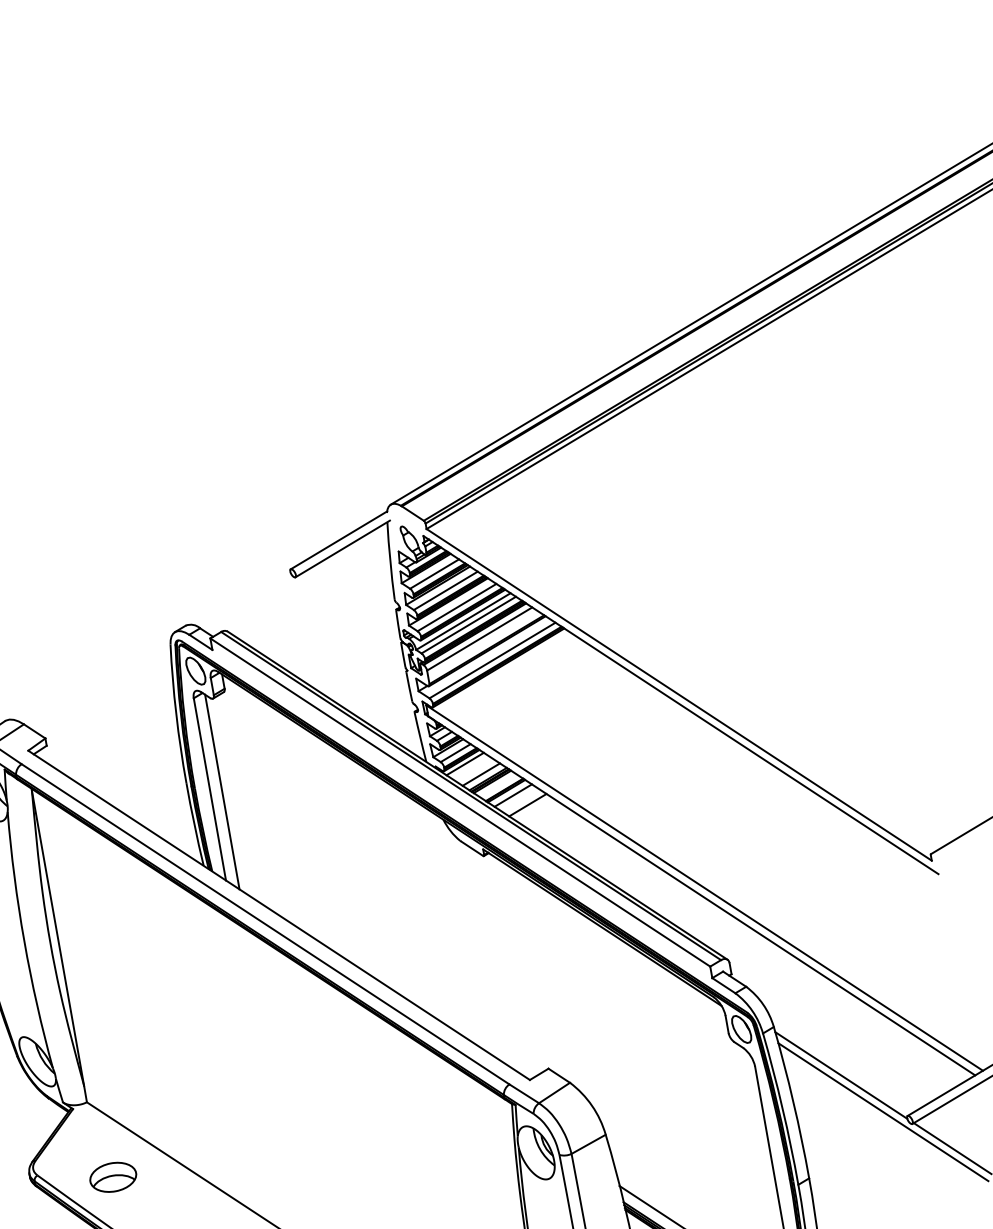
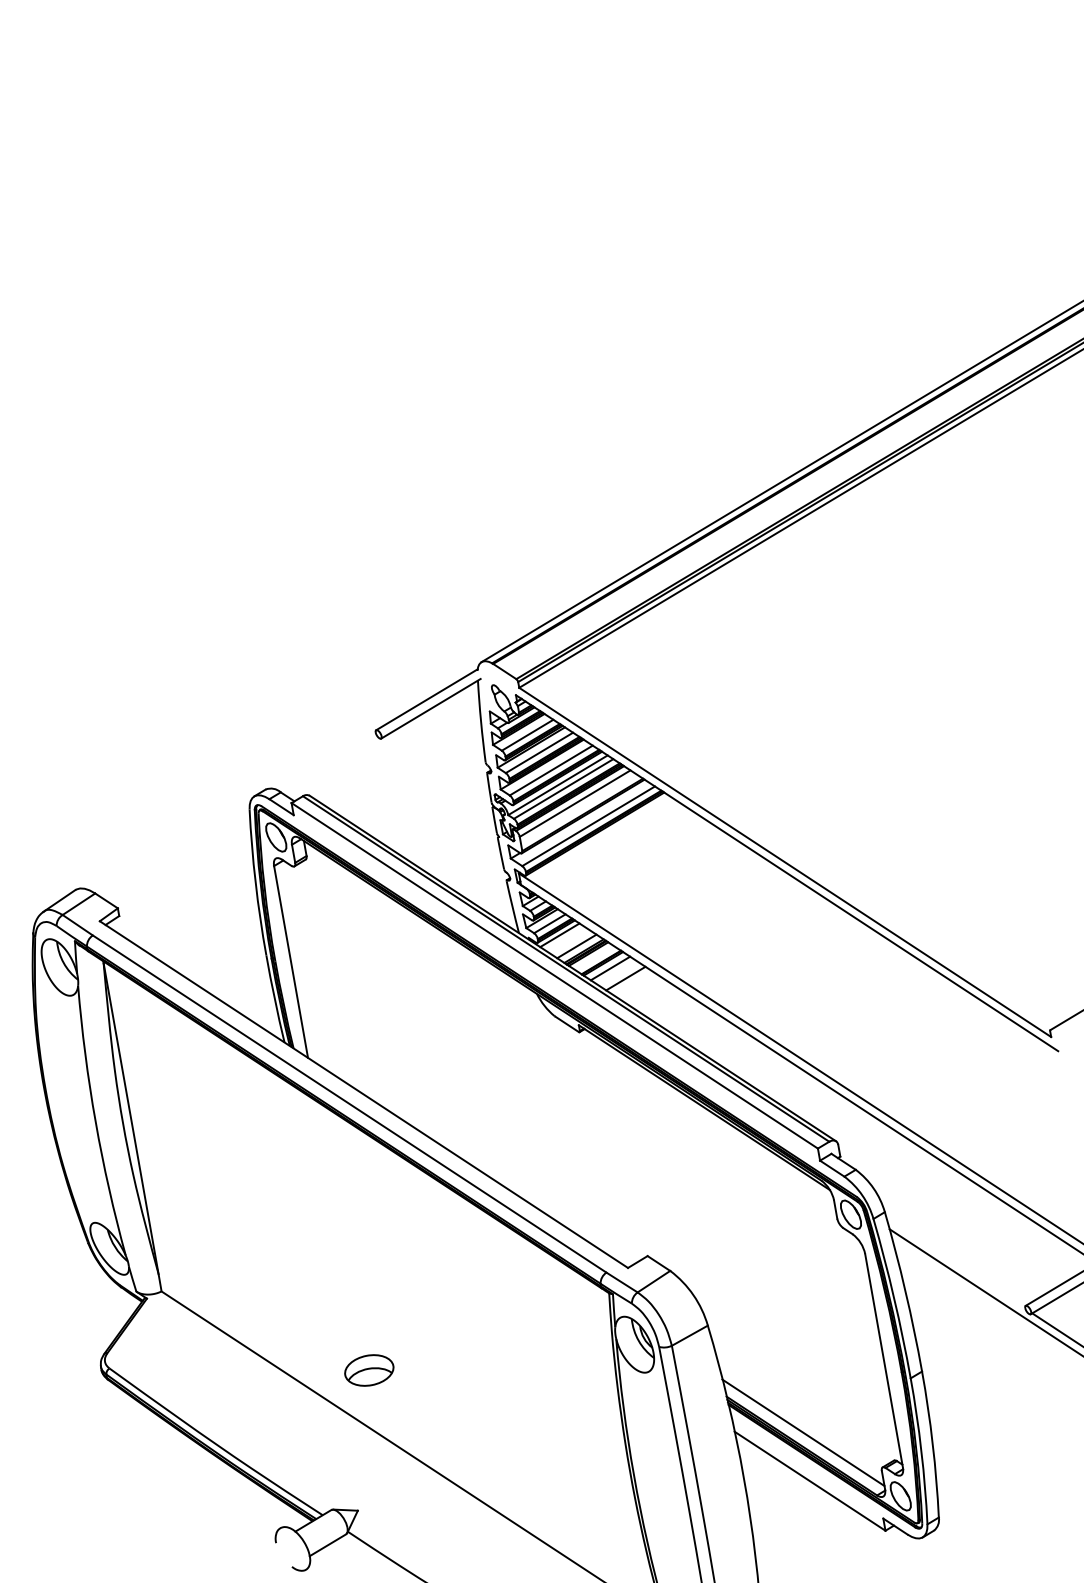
line: (222, 791) -> (304, 964), removed
line: (840, 1074) -> (955, 1262), removed
part: (113, 1177) -> (369, 1370), moved

